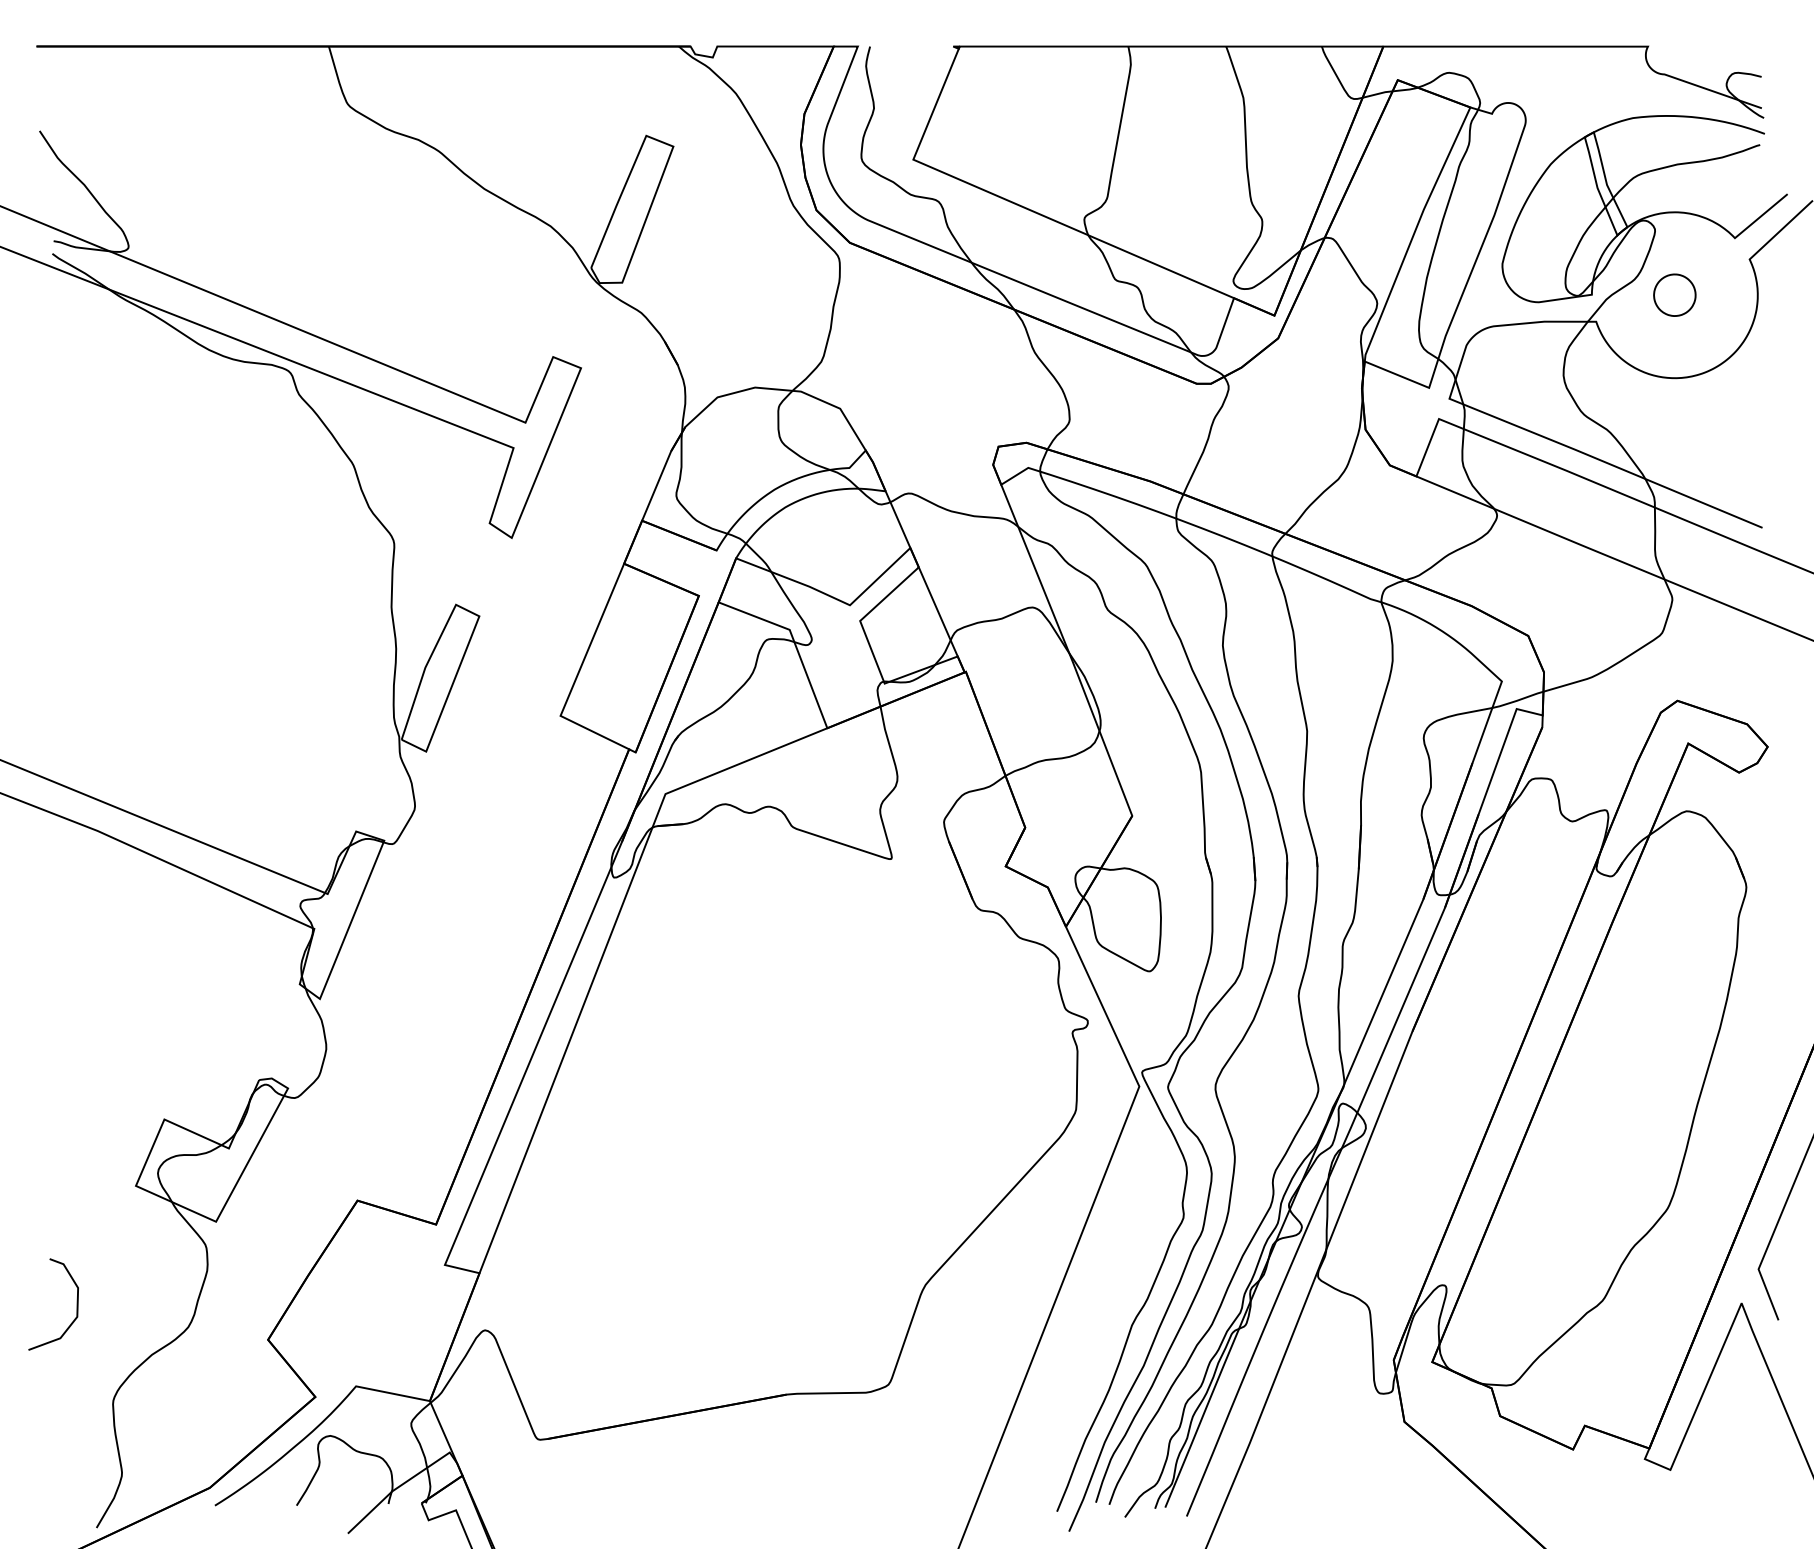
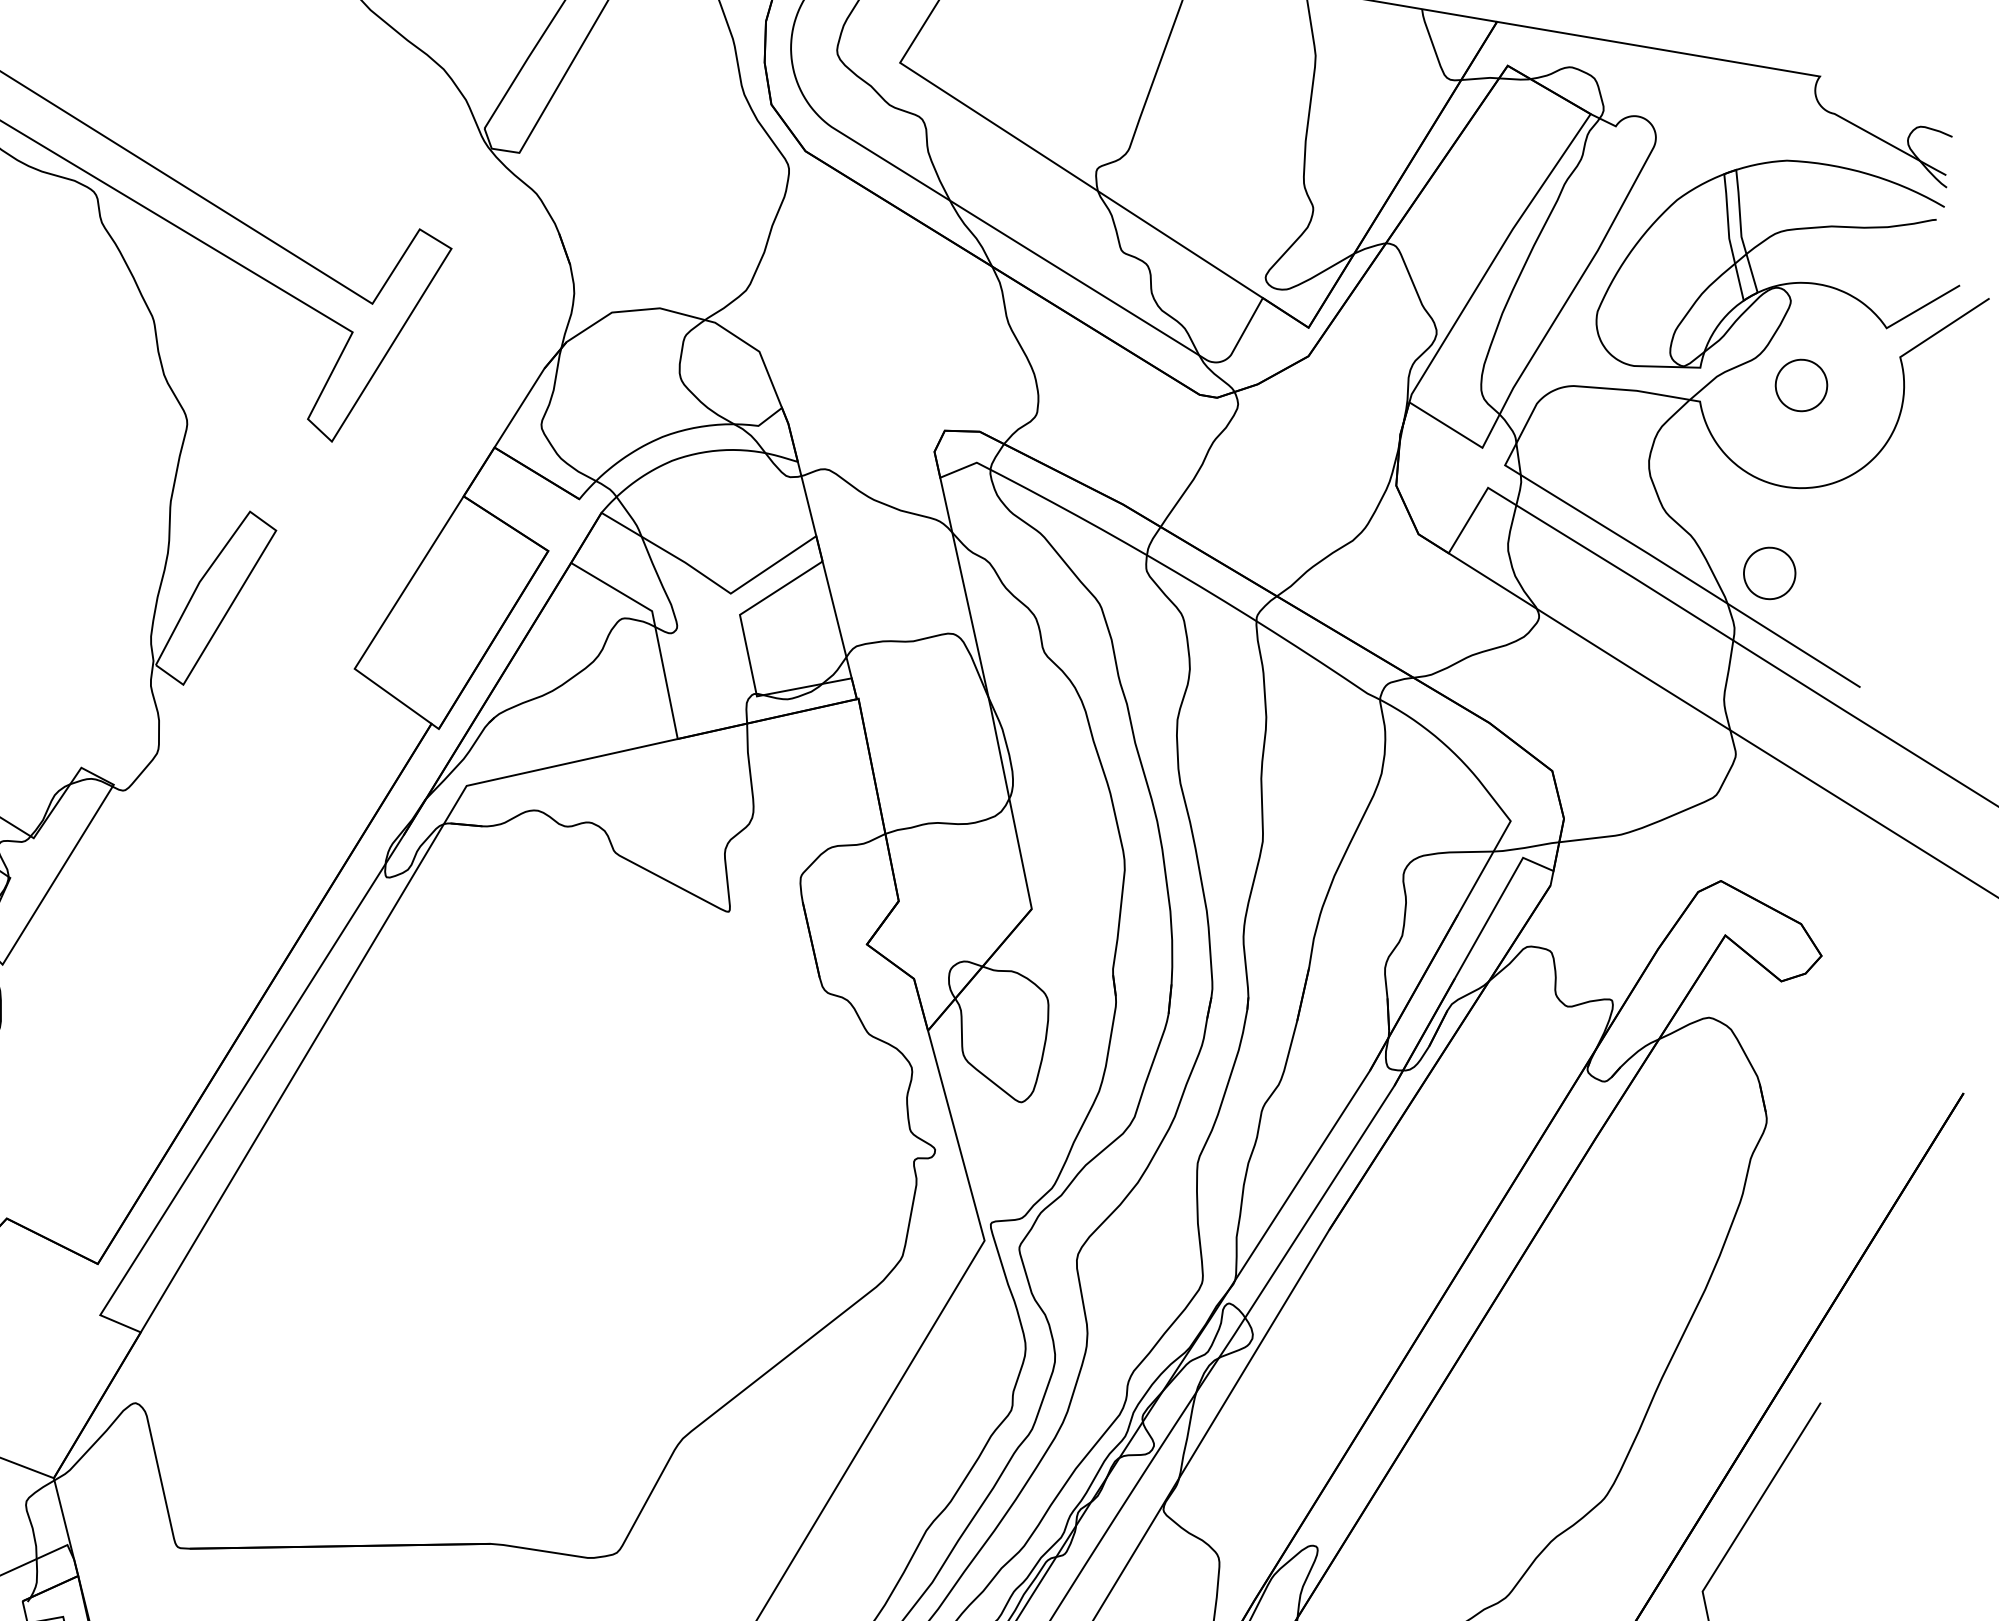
part: (1674, 448) -> (1769, 572), added

